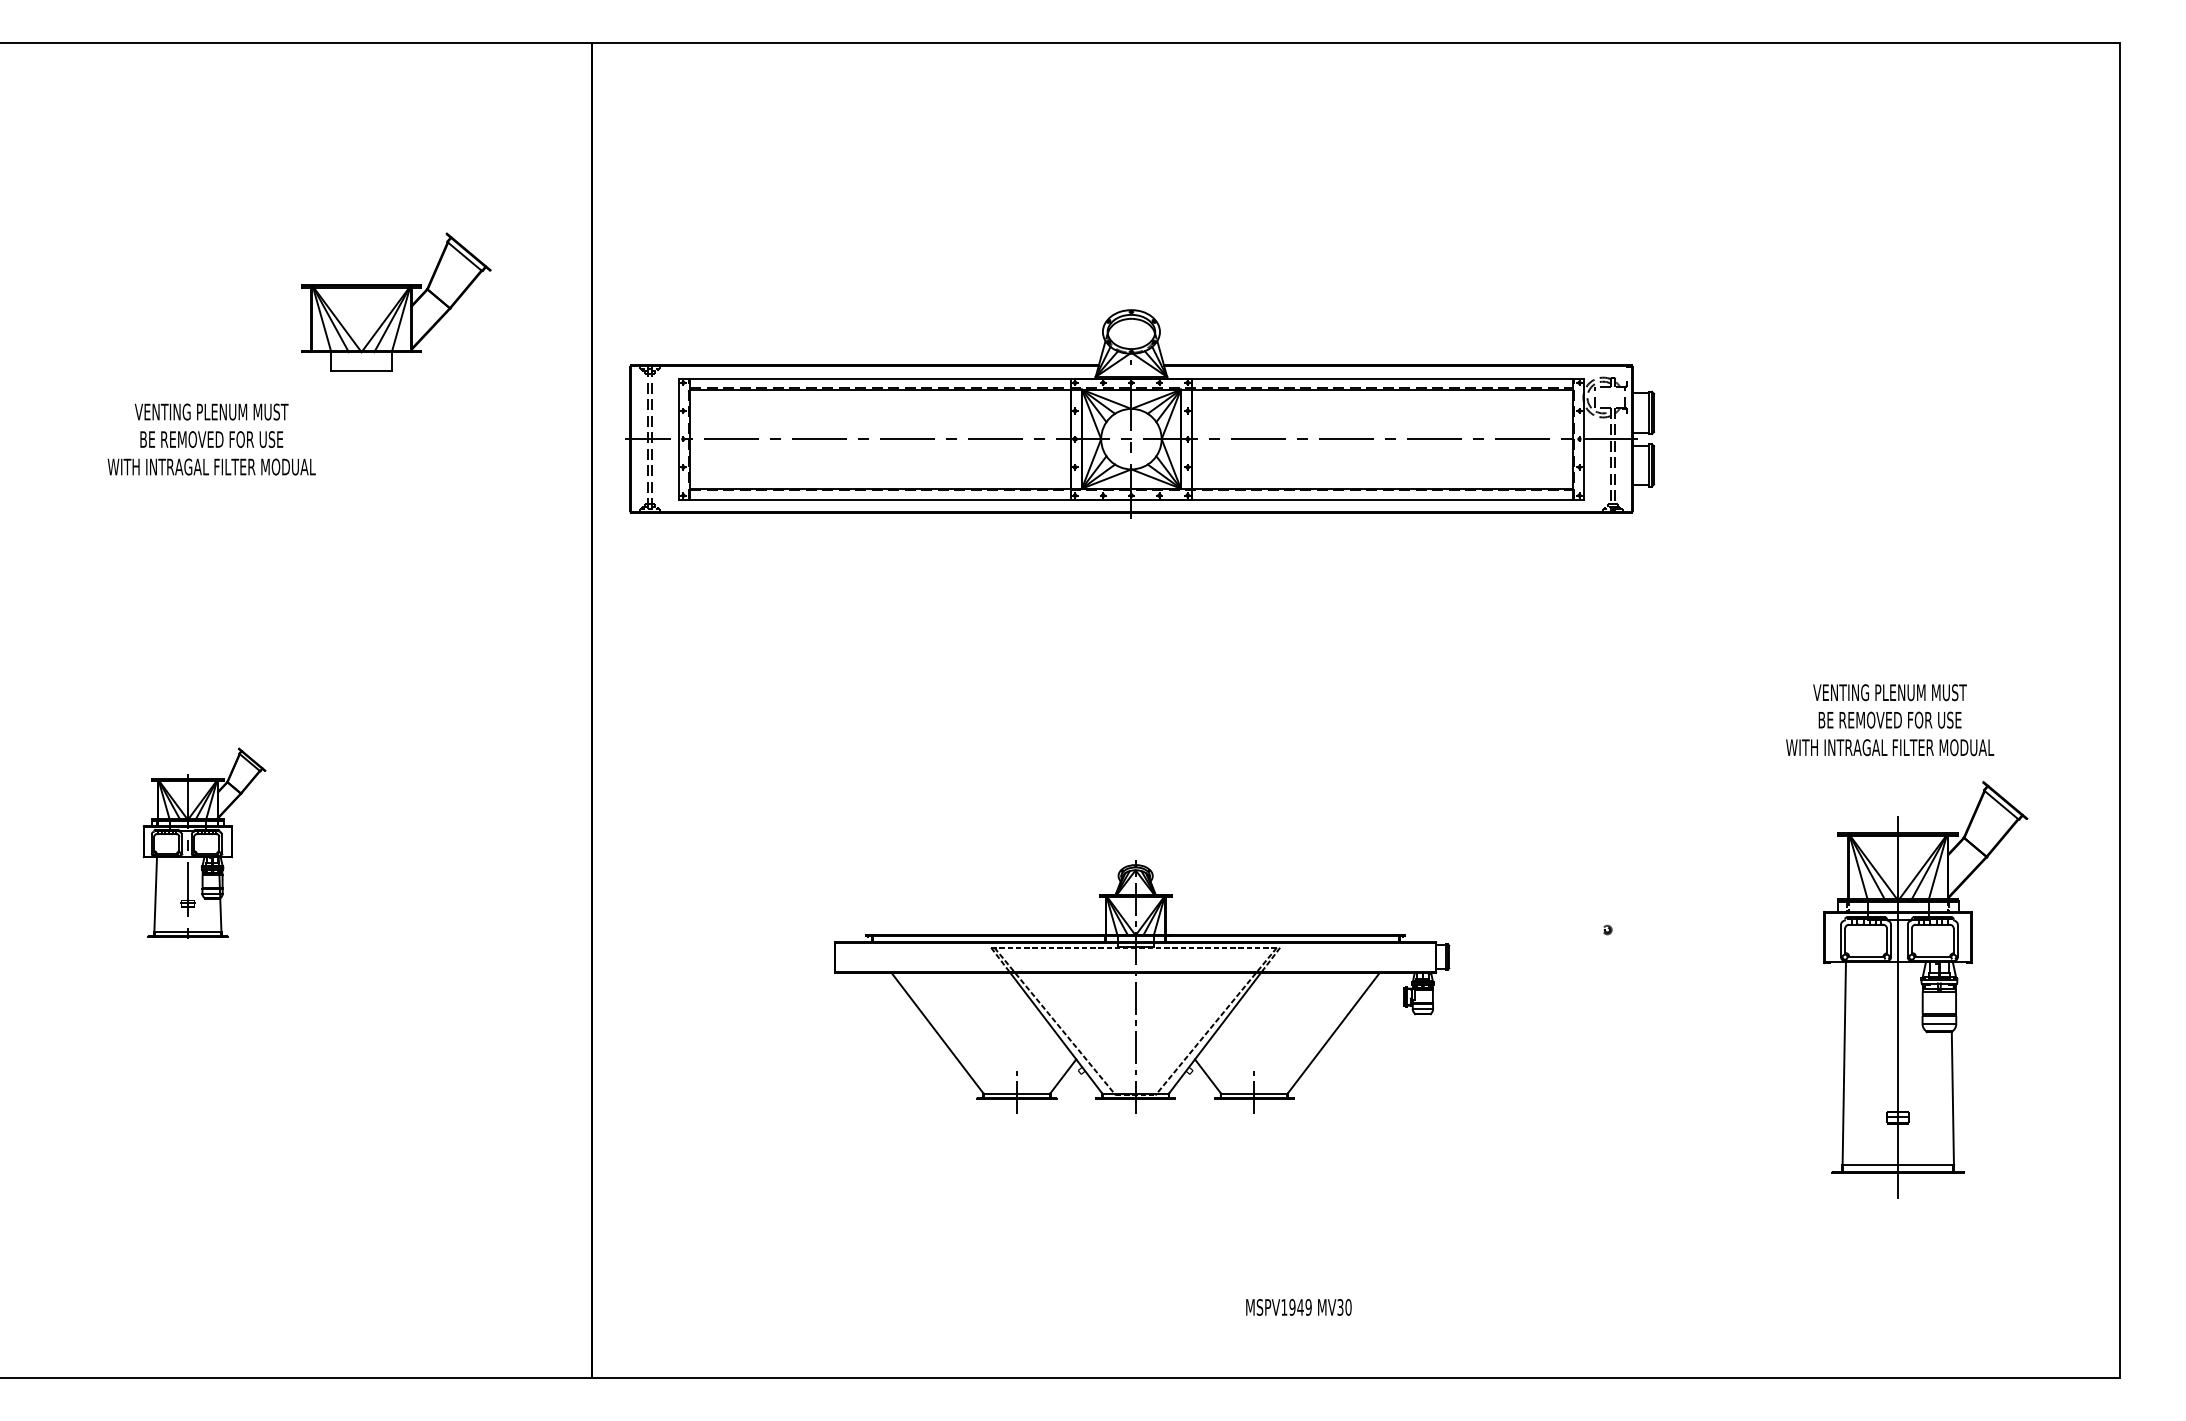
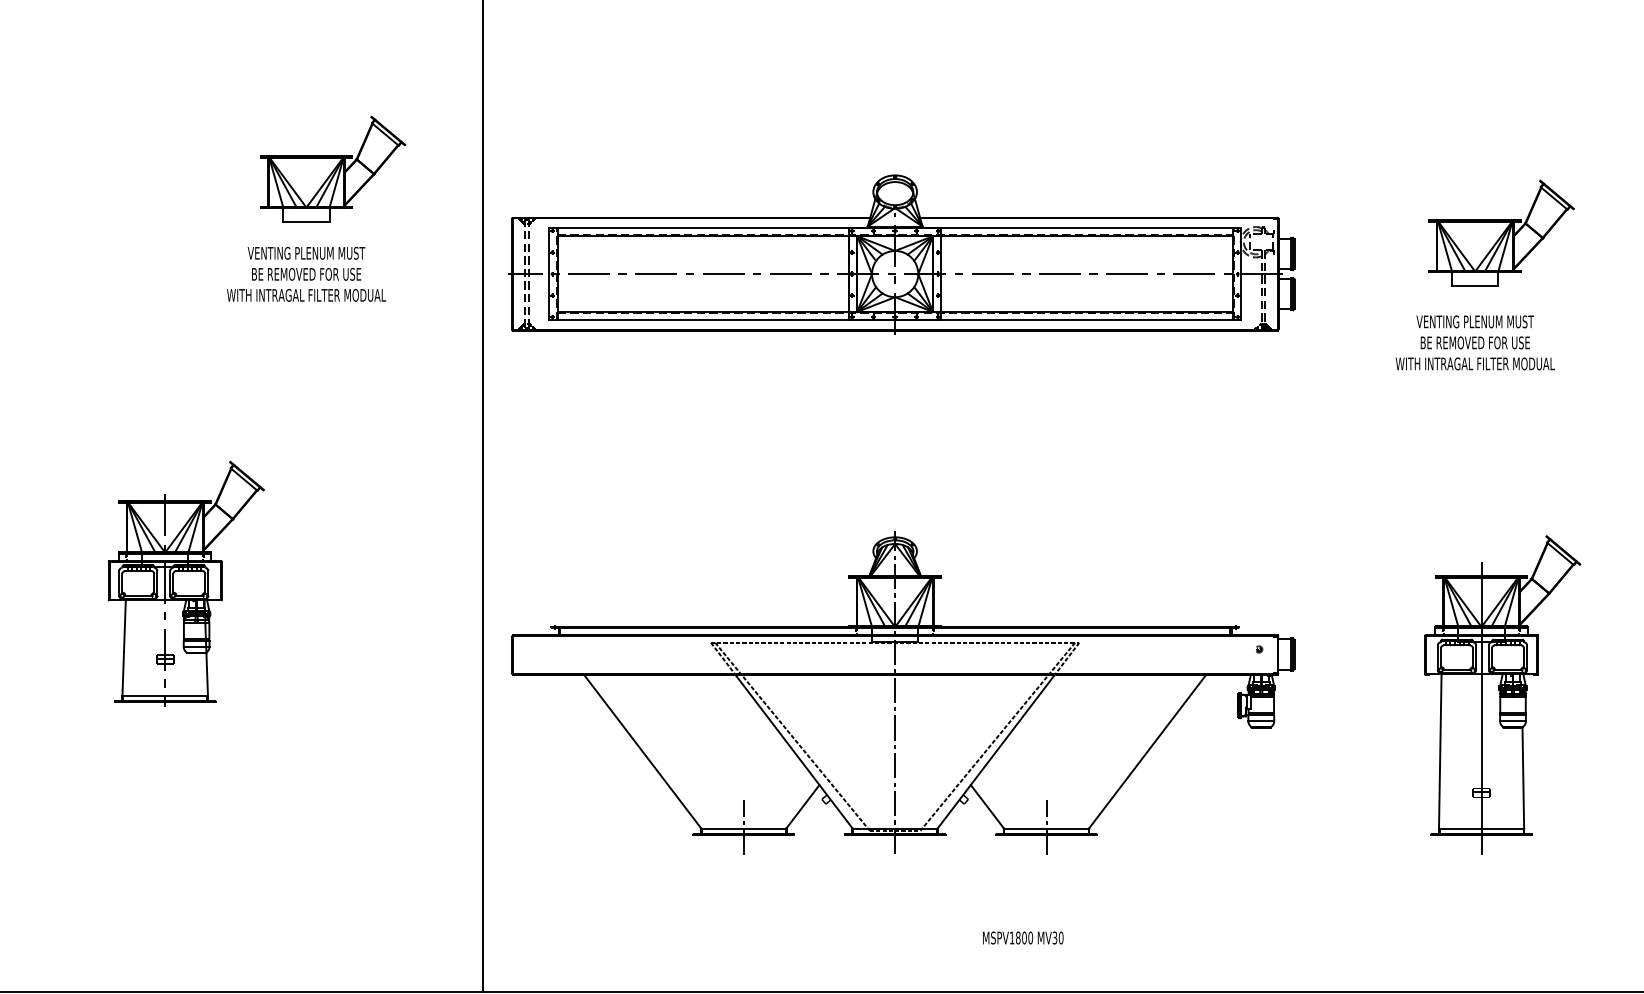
part: (1924, 385) -> (1501, 233), added
text: (211, 439) -> (306, 274), moved
text: (1890, 720) -> (1475, 343), moved
part: (204, 844) -> (186, 584), size x1.67
part: (1141, 987) -> (902, 693), size x1.67
text: (1300, 1307) -> (1024, 938), 1949 -> 1800

